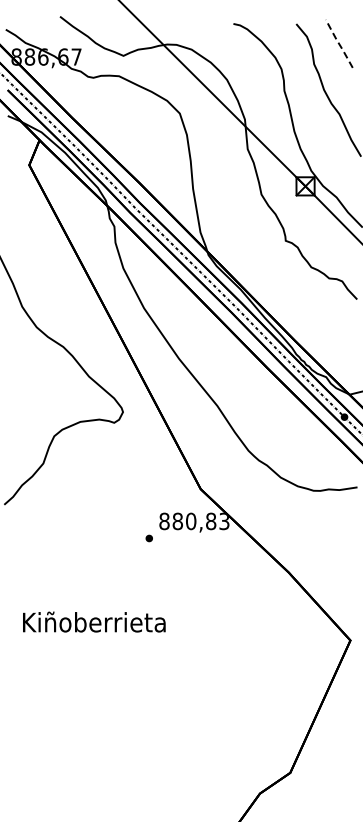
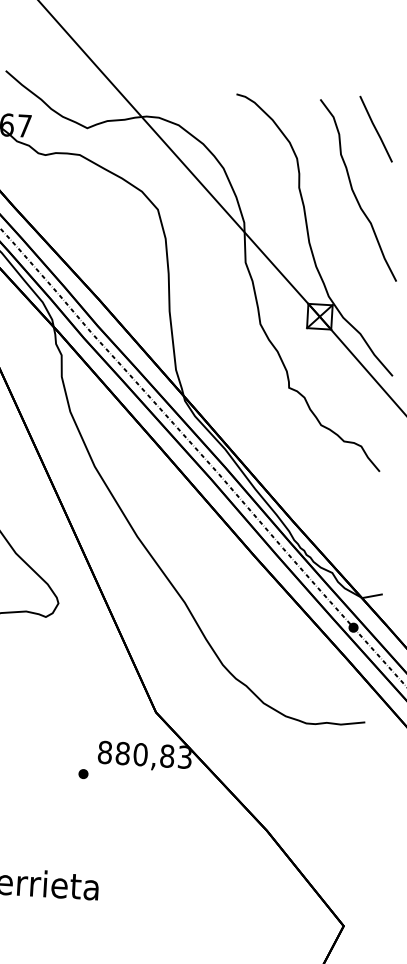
line: (338, 43) -> (375, 128), dashed -> solid

